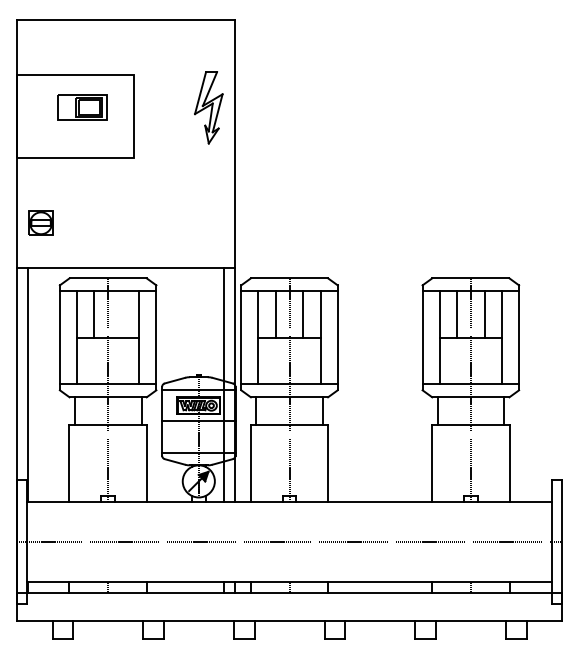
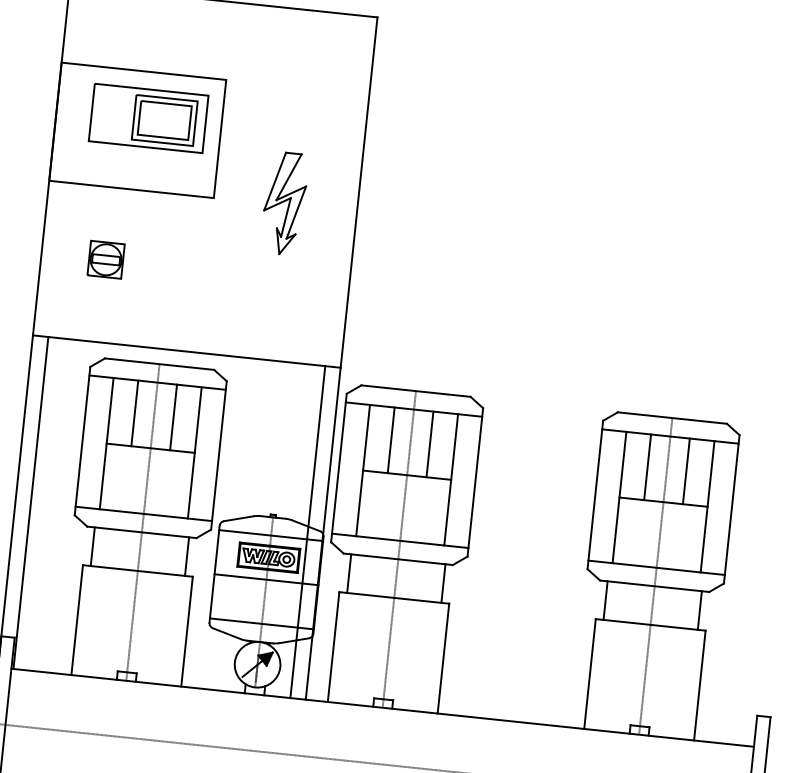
part: (82, 107) -> (148, 118), size x1.67
part: (208, 107) -> (284, 203), moved
part: (40, 222) -> (105, 258), moved
line: (121, 314) -> (173, 417), added

